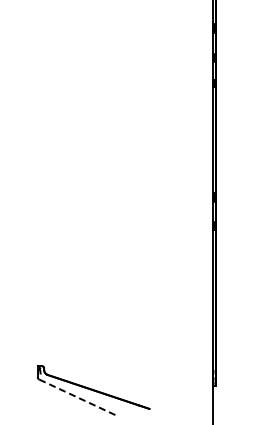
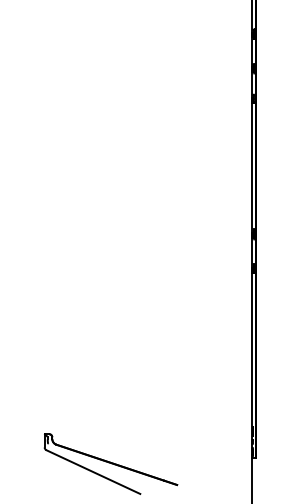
line: (78, 398) -> (92, 472), dashed -> solid

